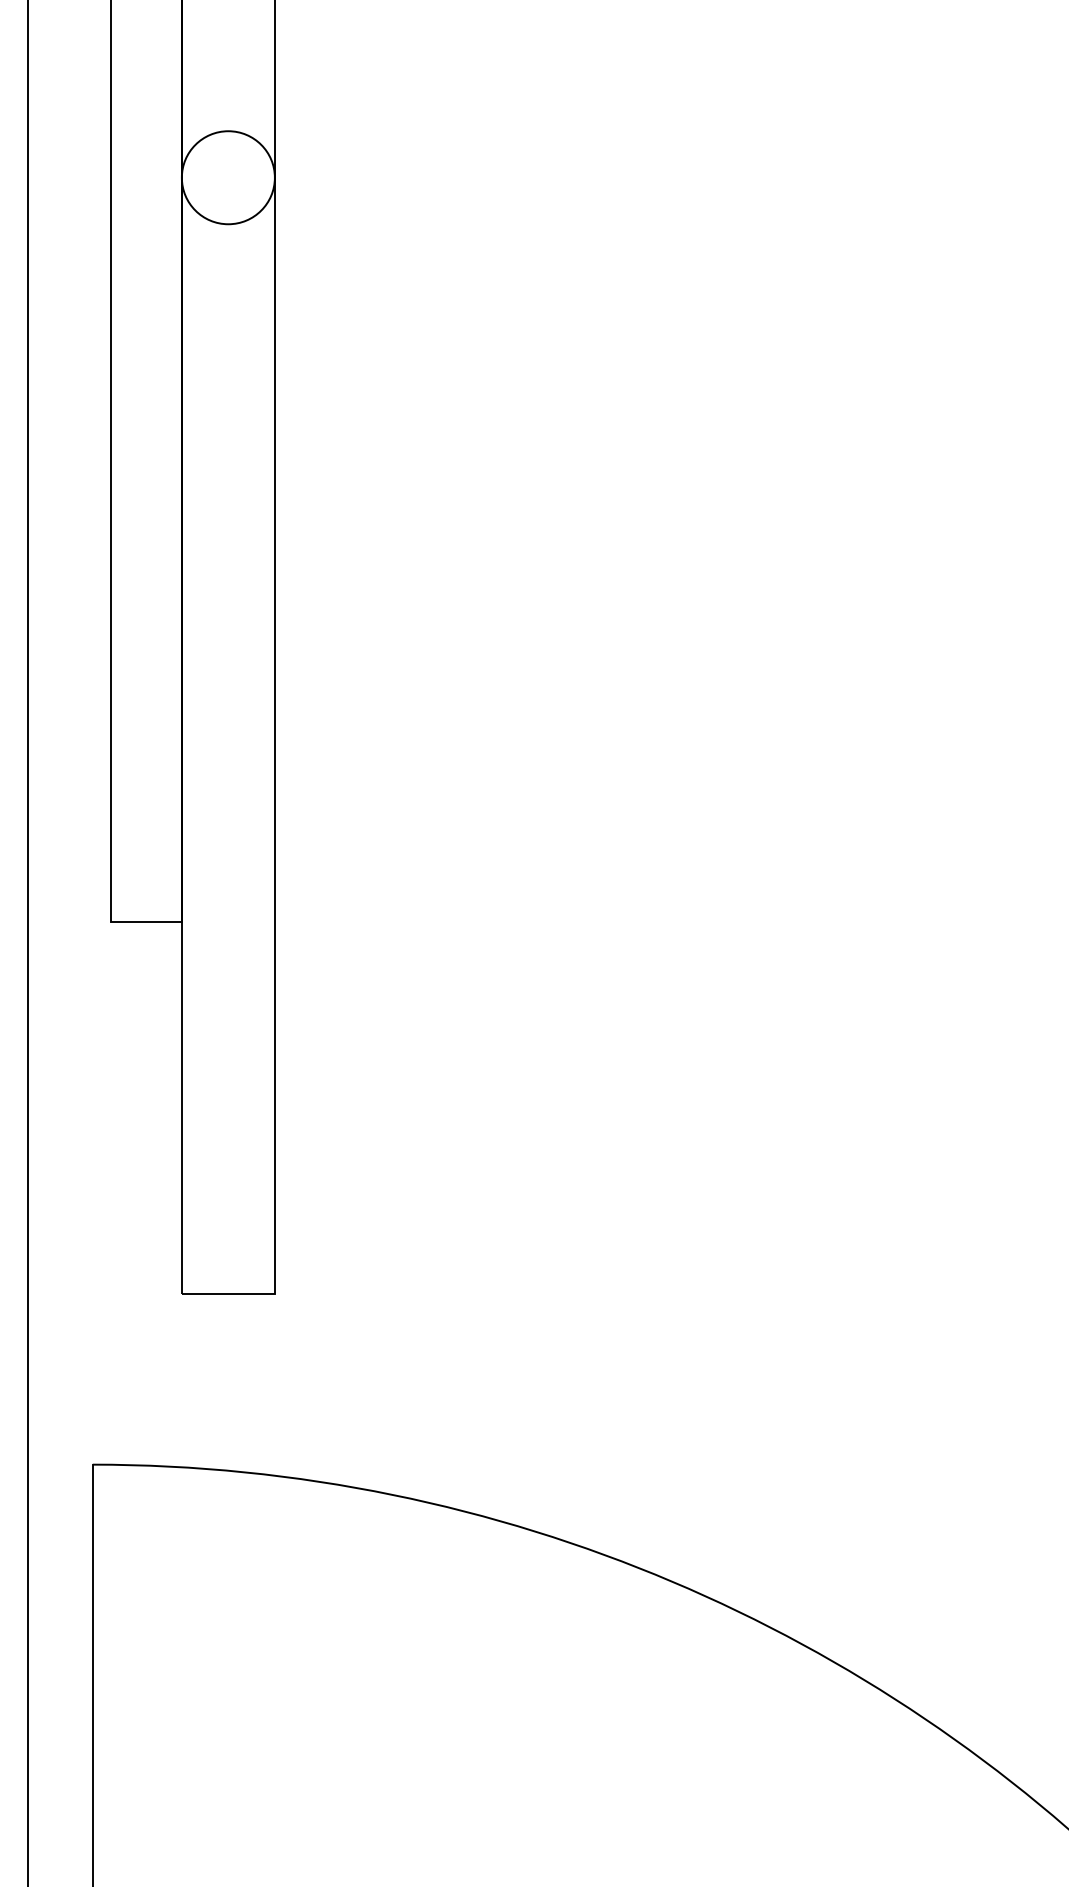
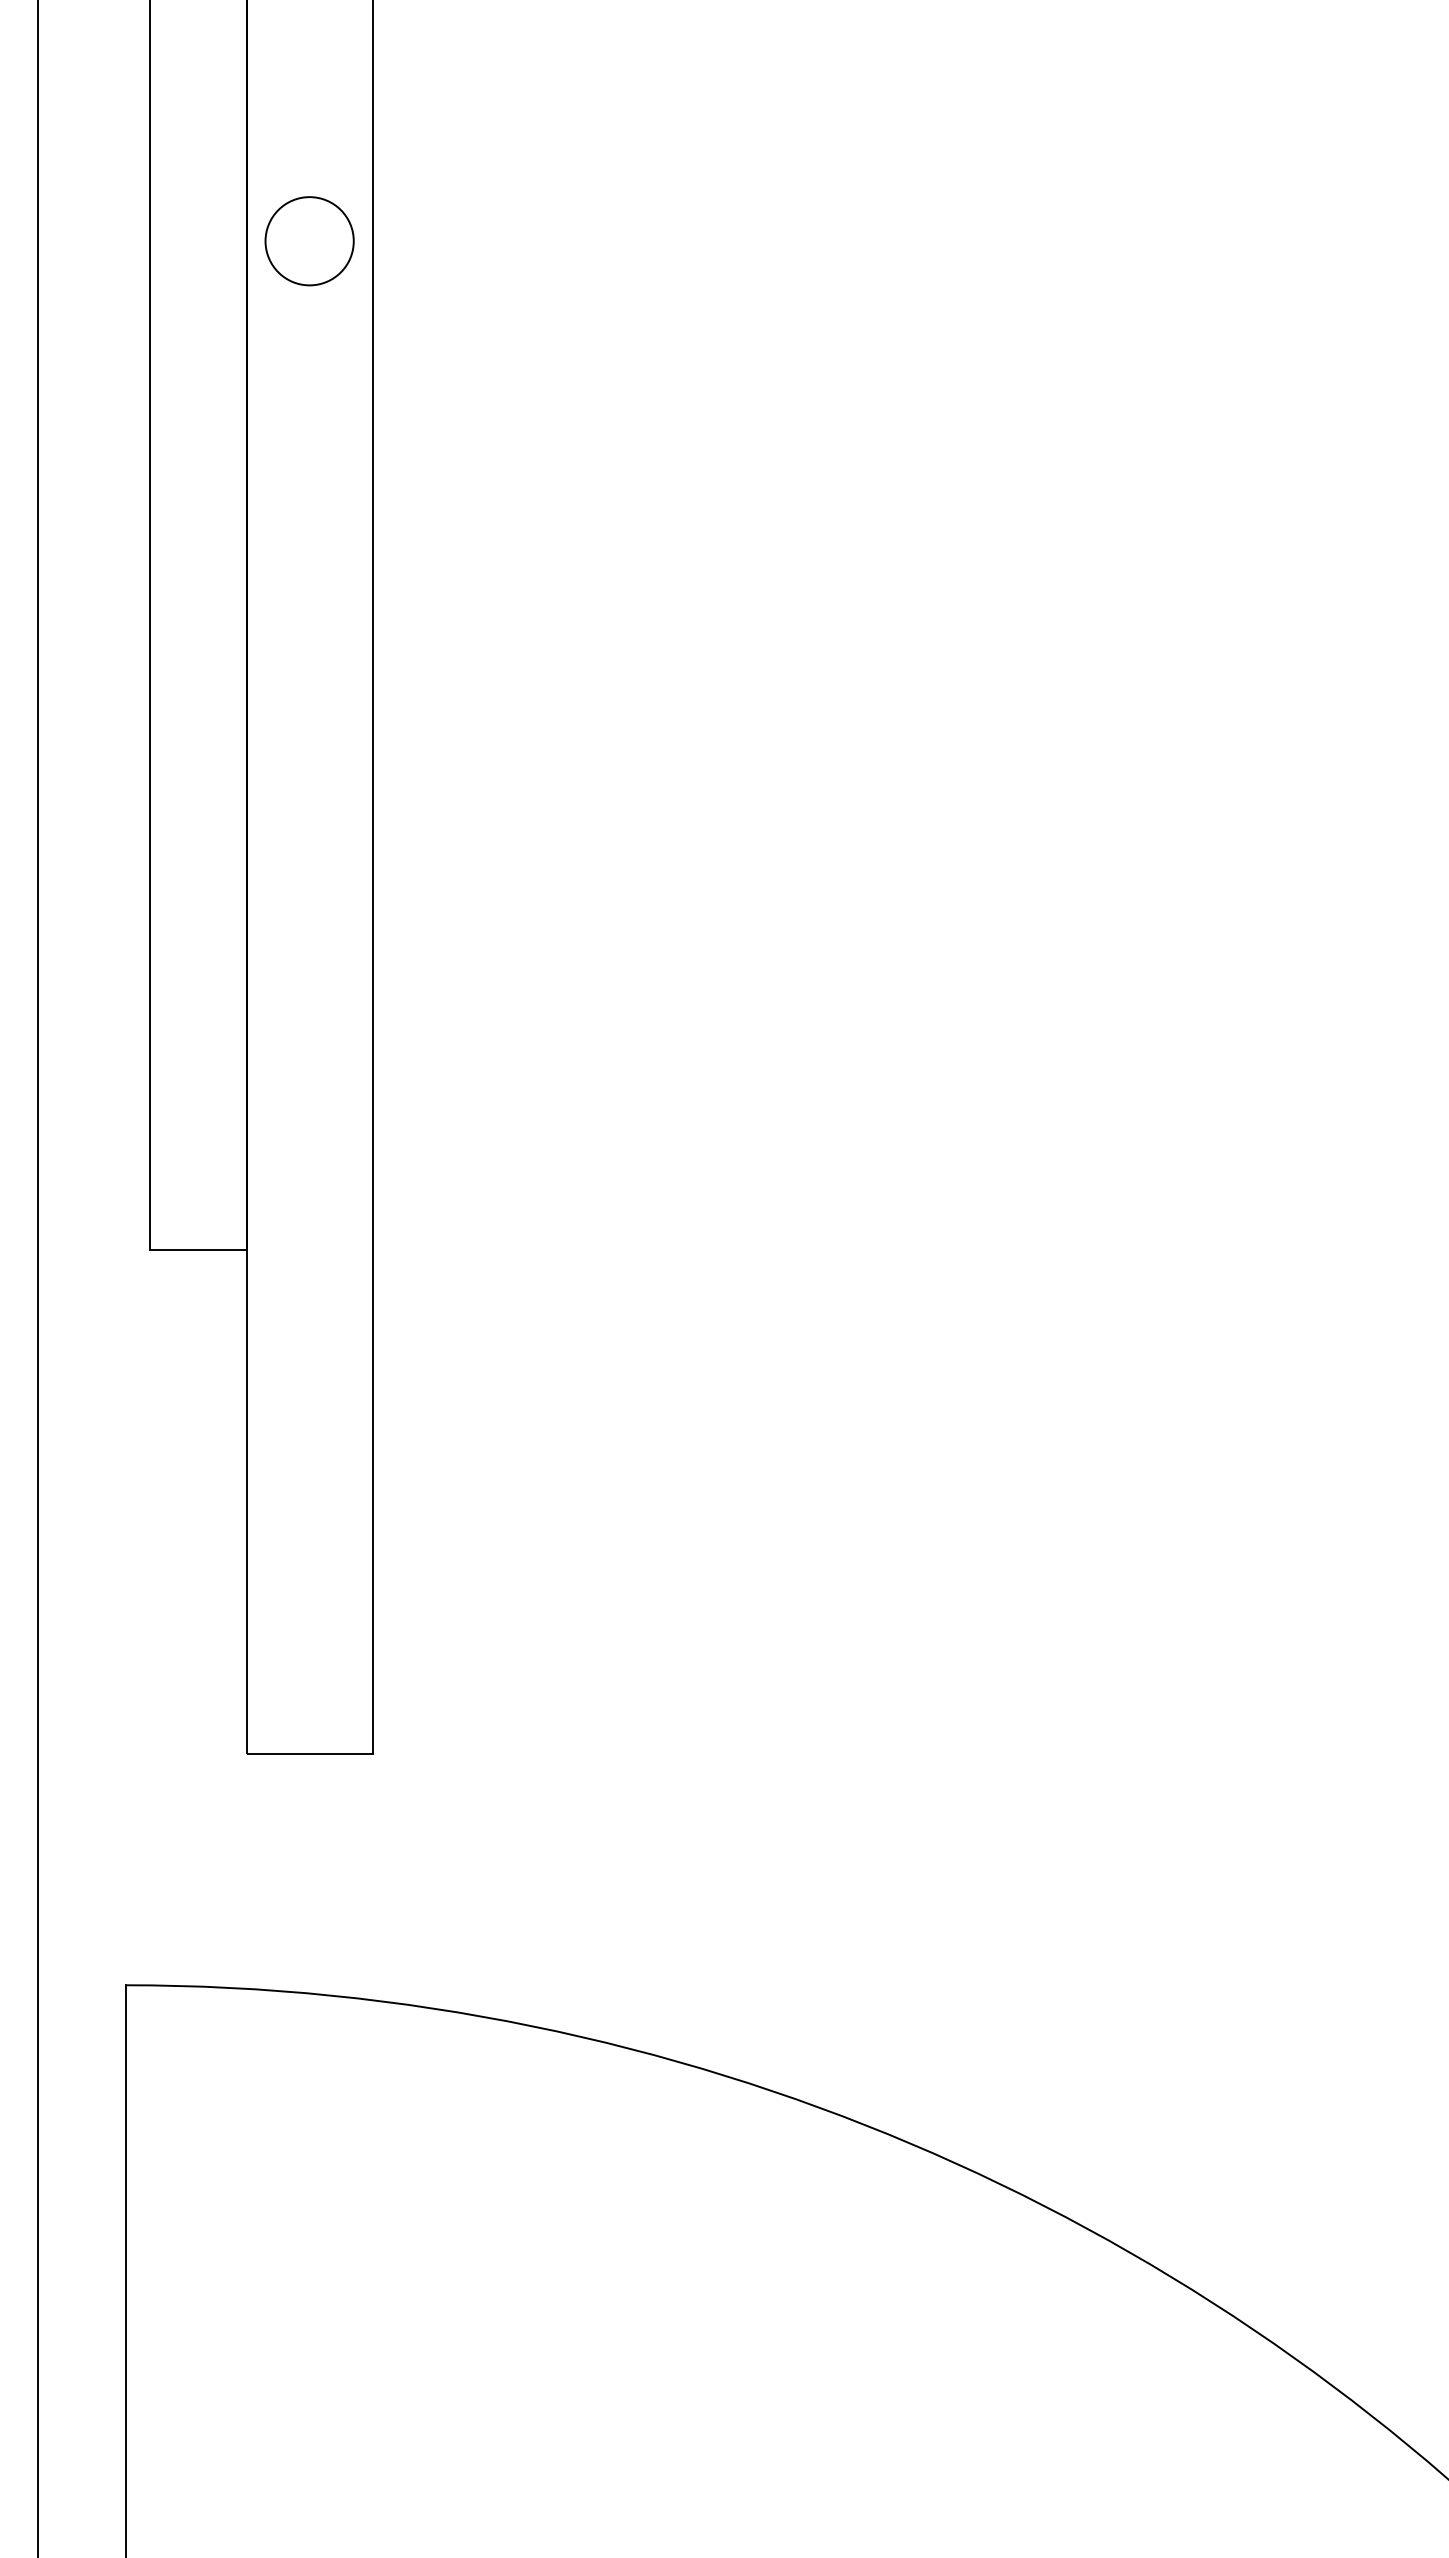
circle: (228, 177) -> (309, 241), size x0.7

